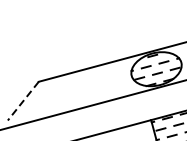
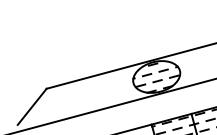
line: (22, 101) -> (31, 107), dashed -> solid

